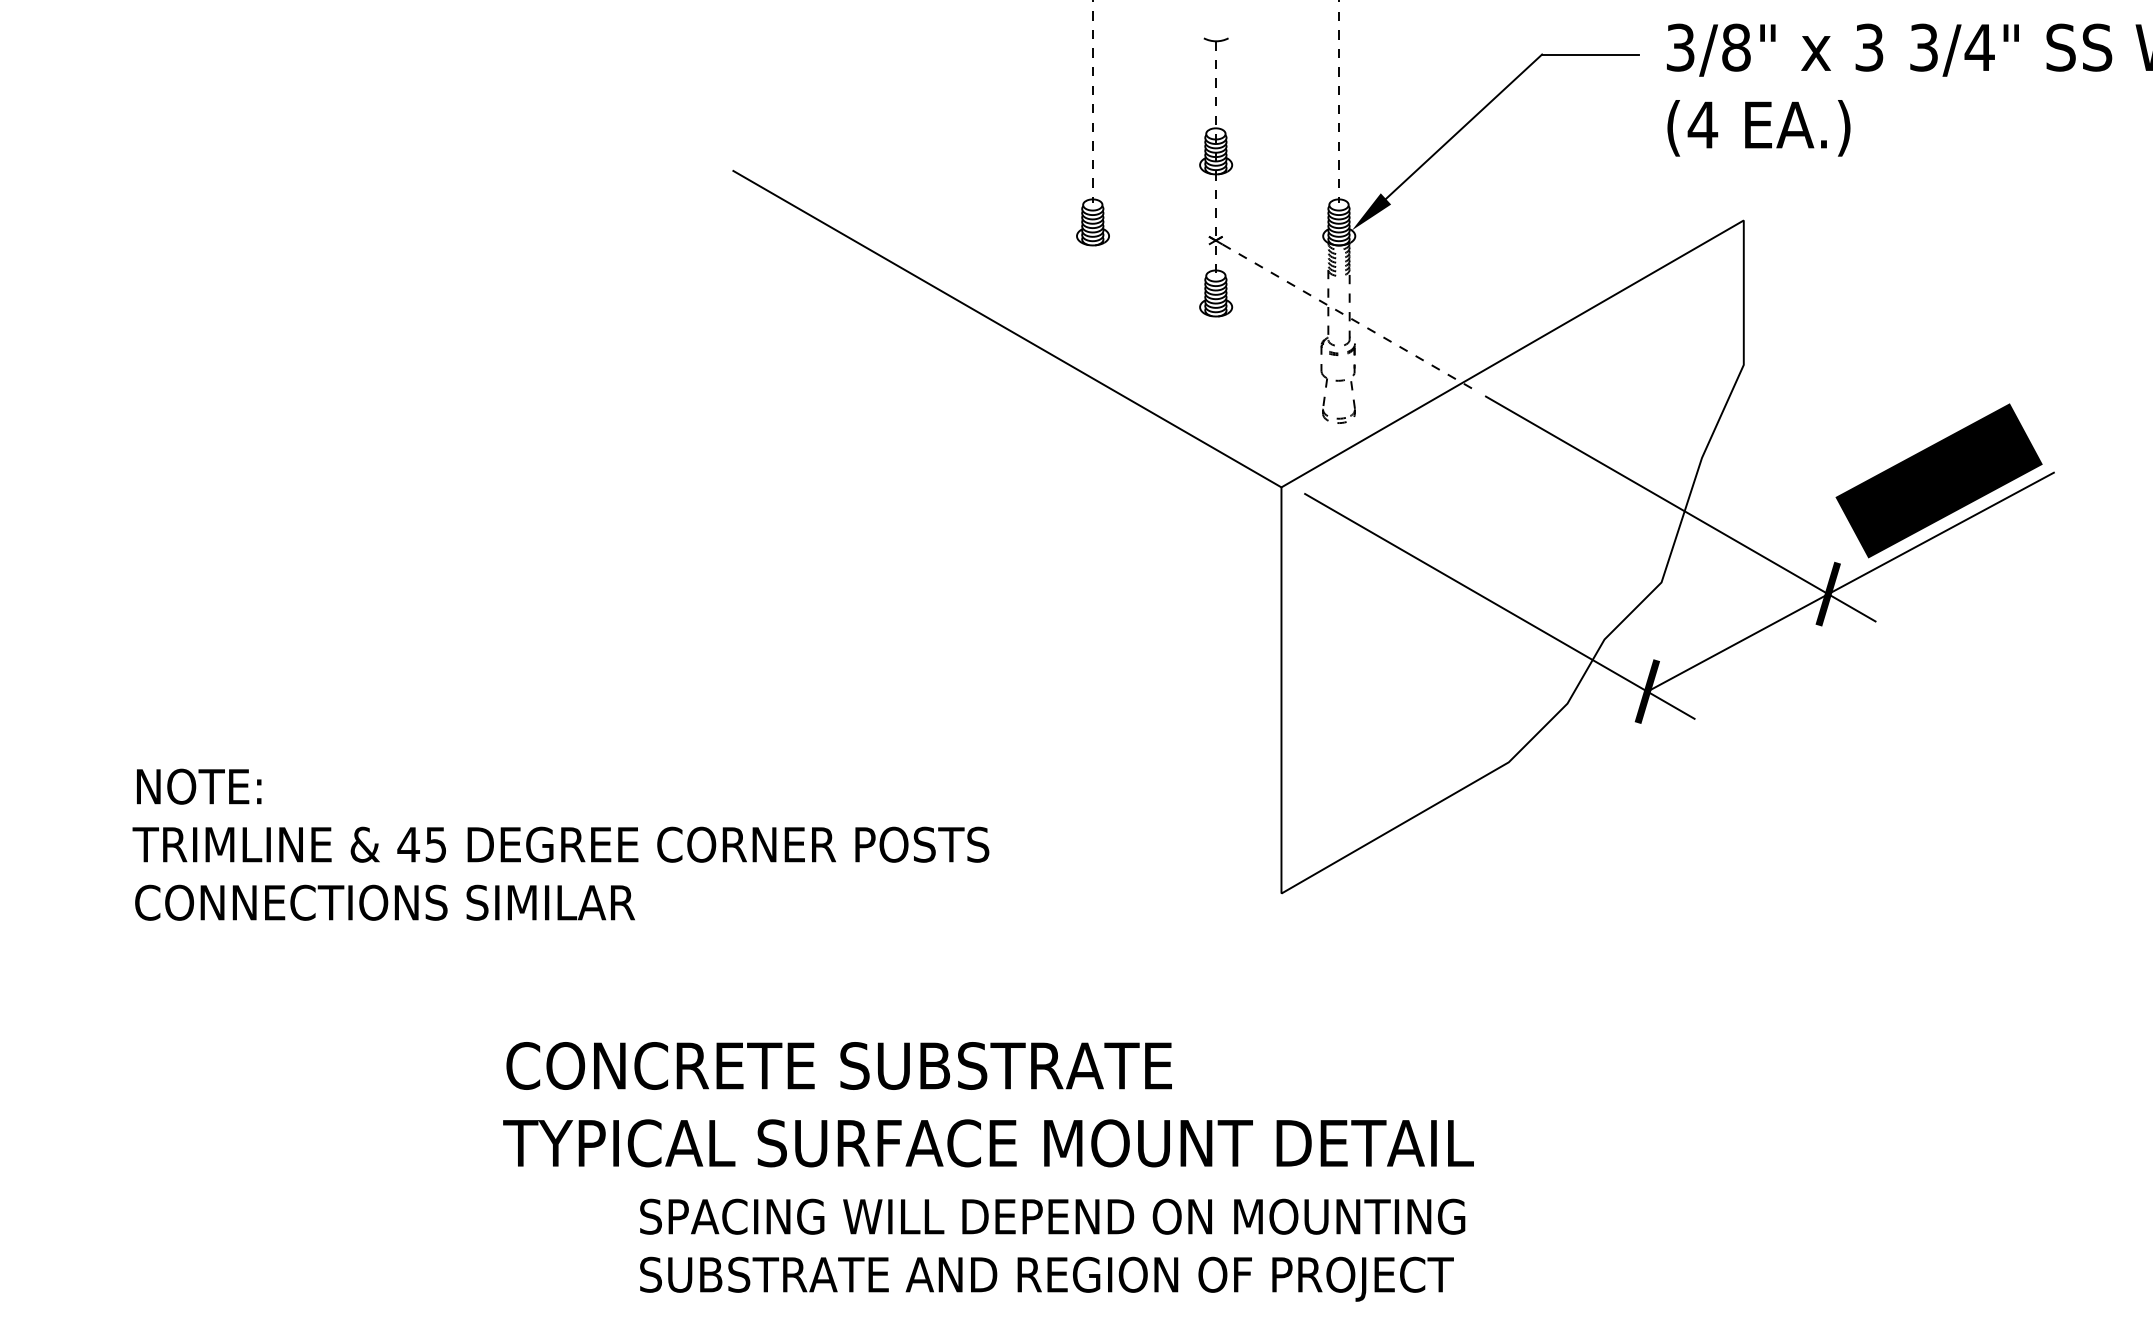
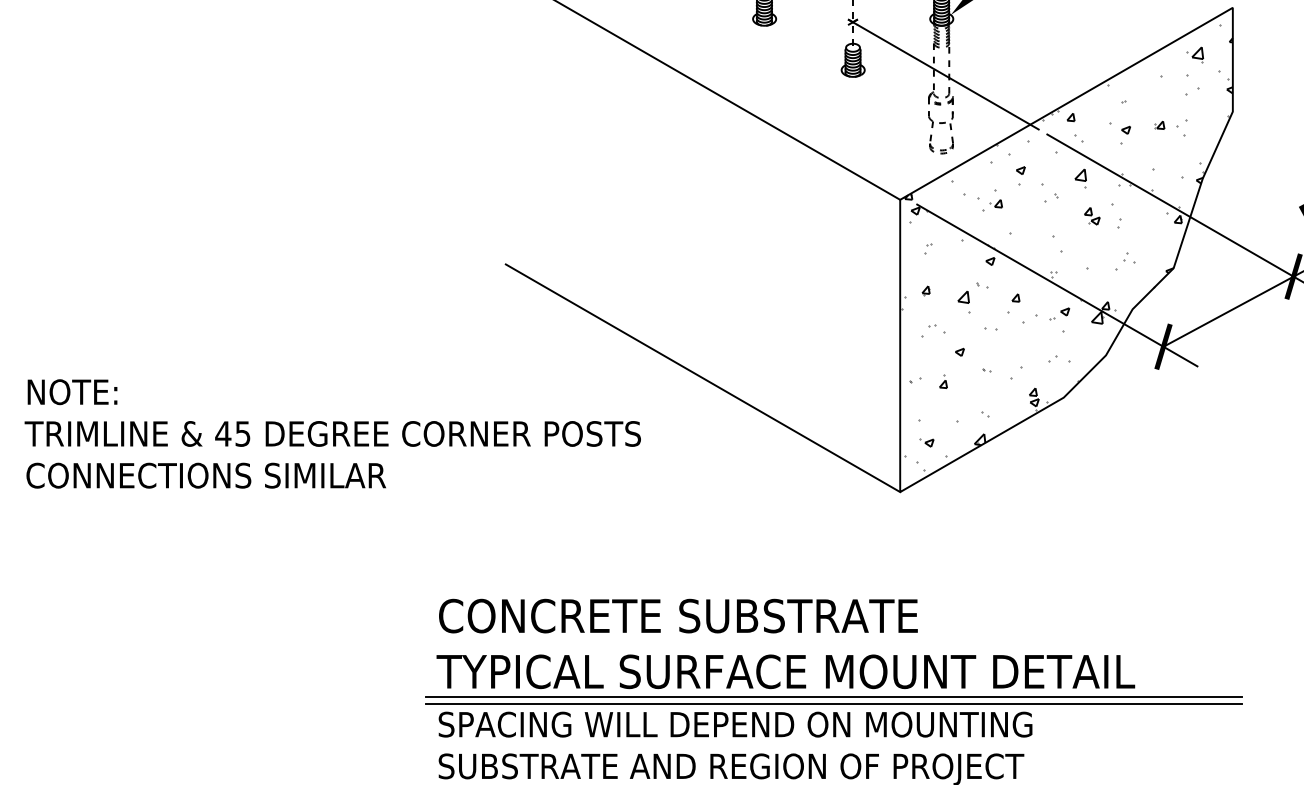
line: (1348, 317) -> (948, 77), dashed -> solid
hatch: (1513, 553) -> (1067, 247), added
line: (1007, 735) -> (703, 378), added
text: (560, 844) -> (332, 433), moved
text: (988, 1104) -> (785, 643), moved
line: (1189, 1178) -> (834, 697), added
line: (1189, 1187) -> (834, 703), added

